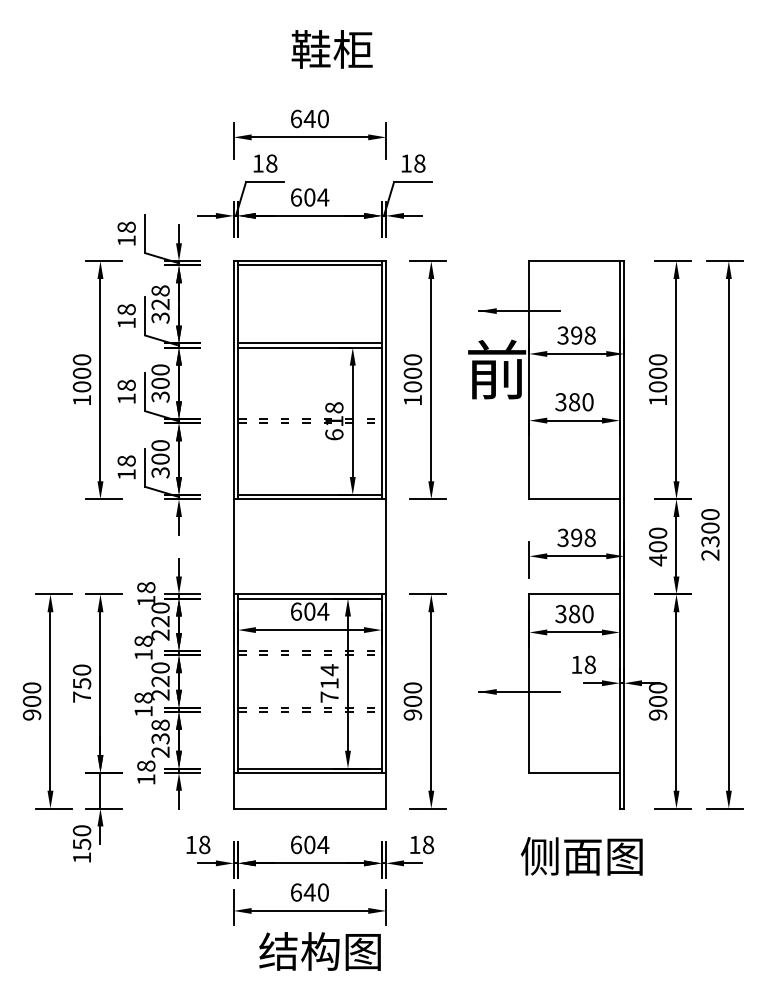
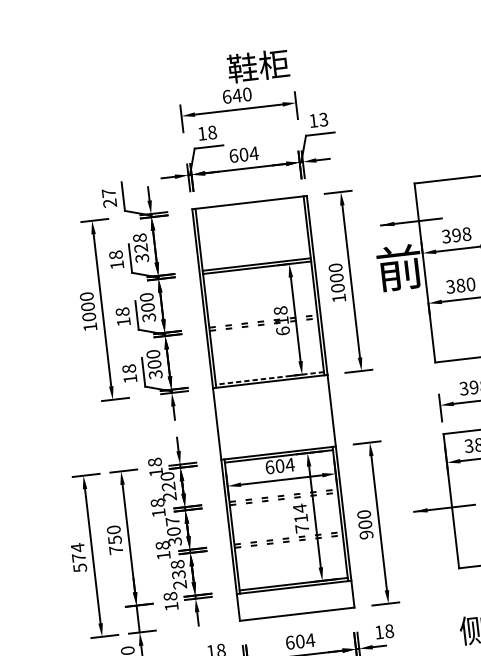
text: (331, 49) -> (257, 66), moved
text: (419, 163) -> (323, 119), 18 -> 13
text: (126, 233) -> (109, 197), 18 -> 27
line: (309, 265) -> (249, 205), removed
line: (309, 494) -> (269, 378), solid -> dashed
text: (160, 681) -> (173, 531), 220 -> 307
text: (31, 701) -> (78, 557), 900 -> 574

